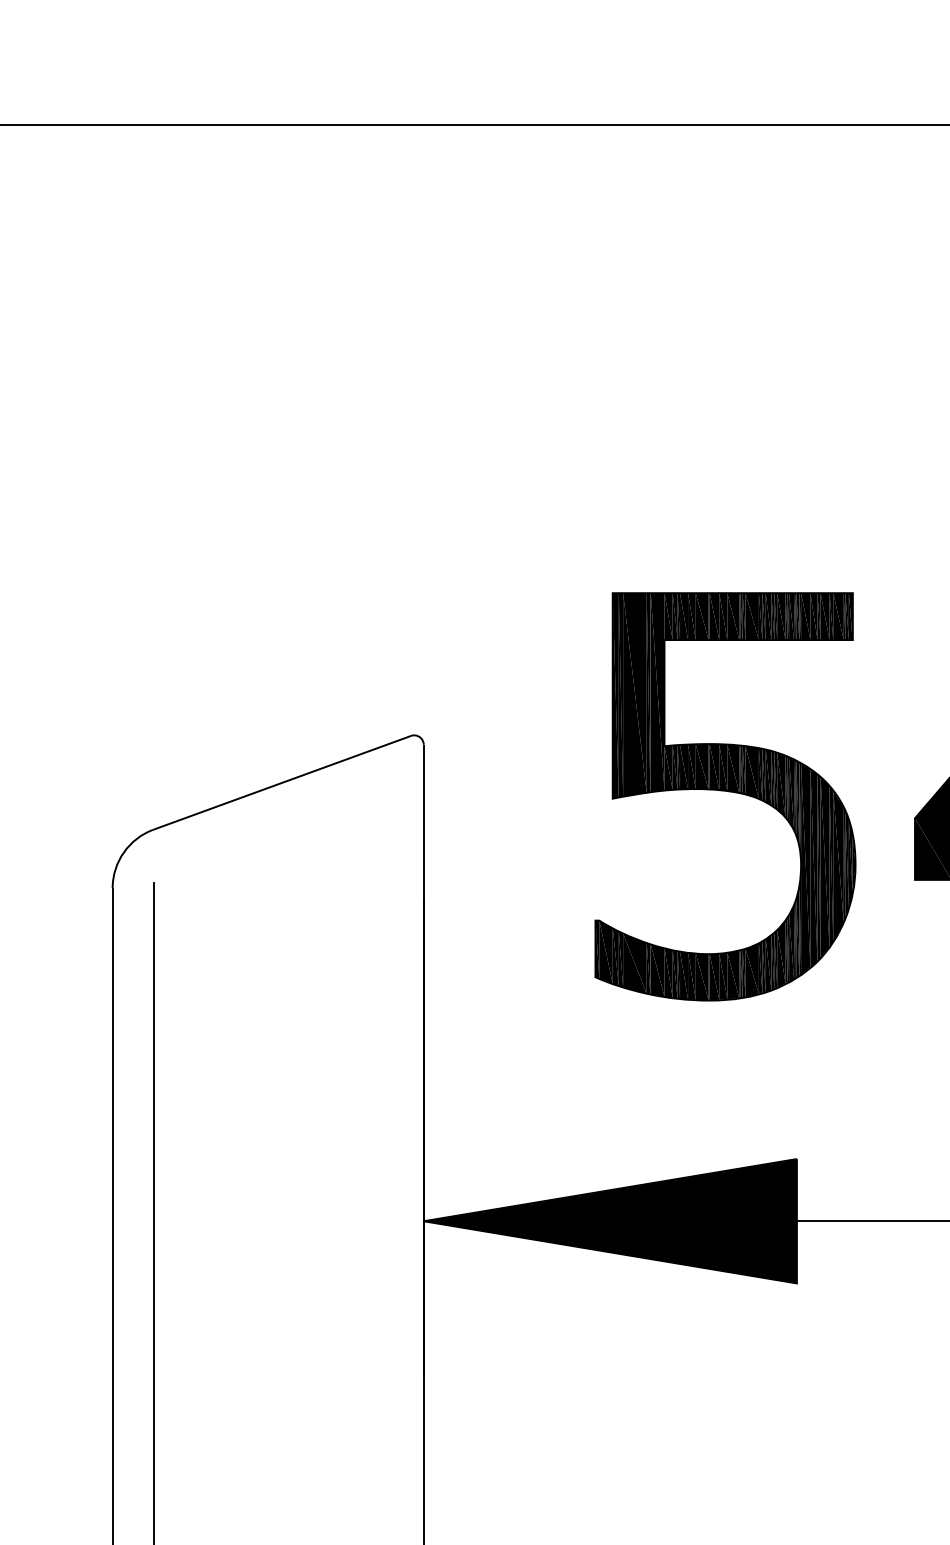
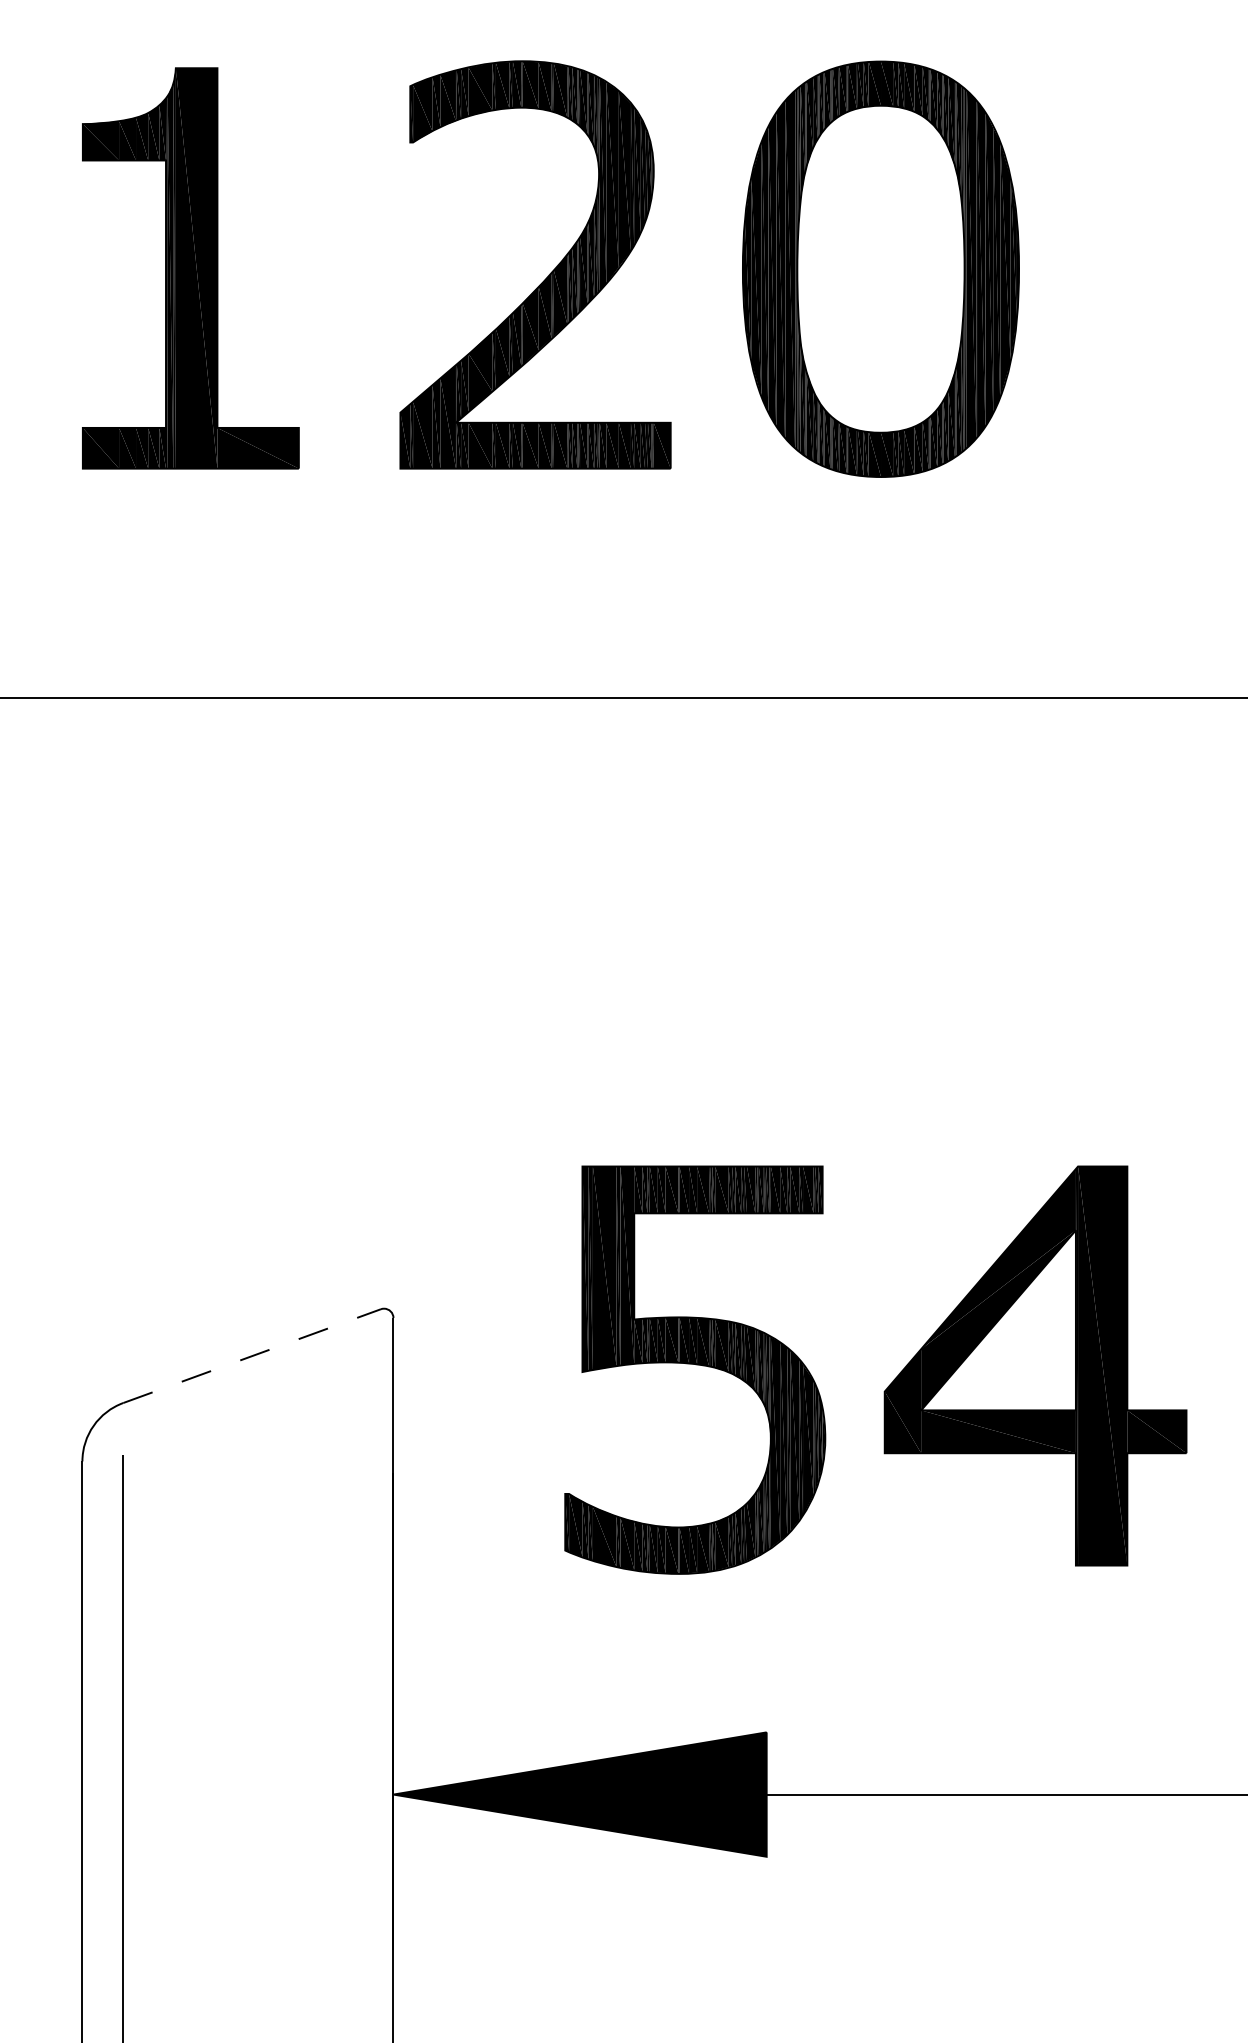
line: (282, 782) -> (252, 1355), solid -> dashed

